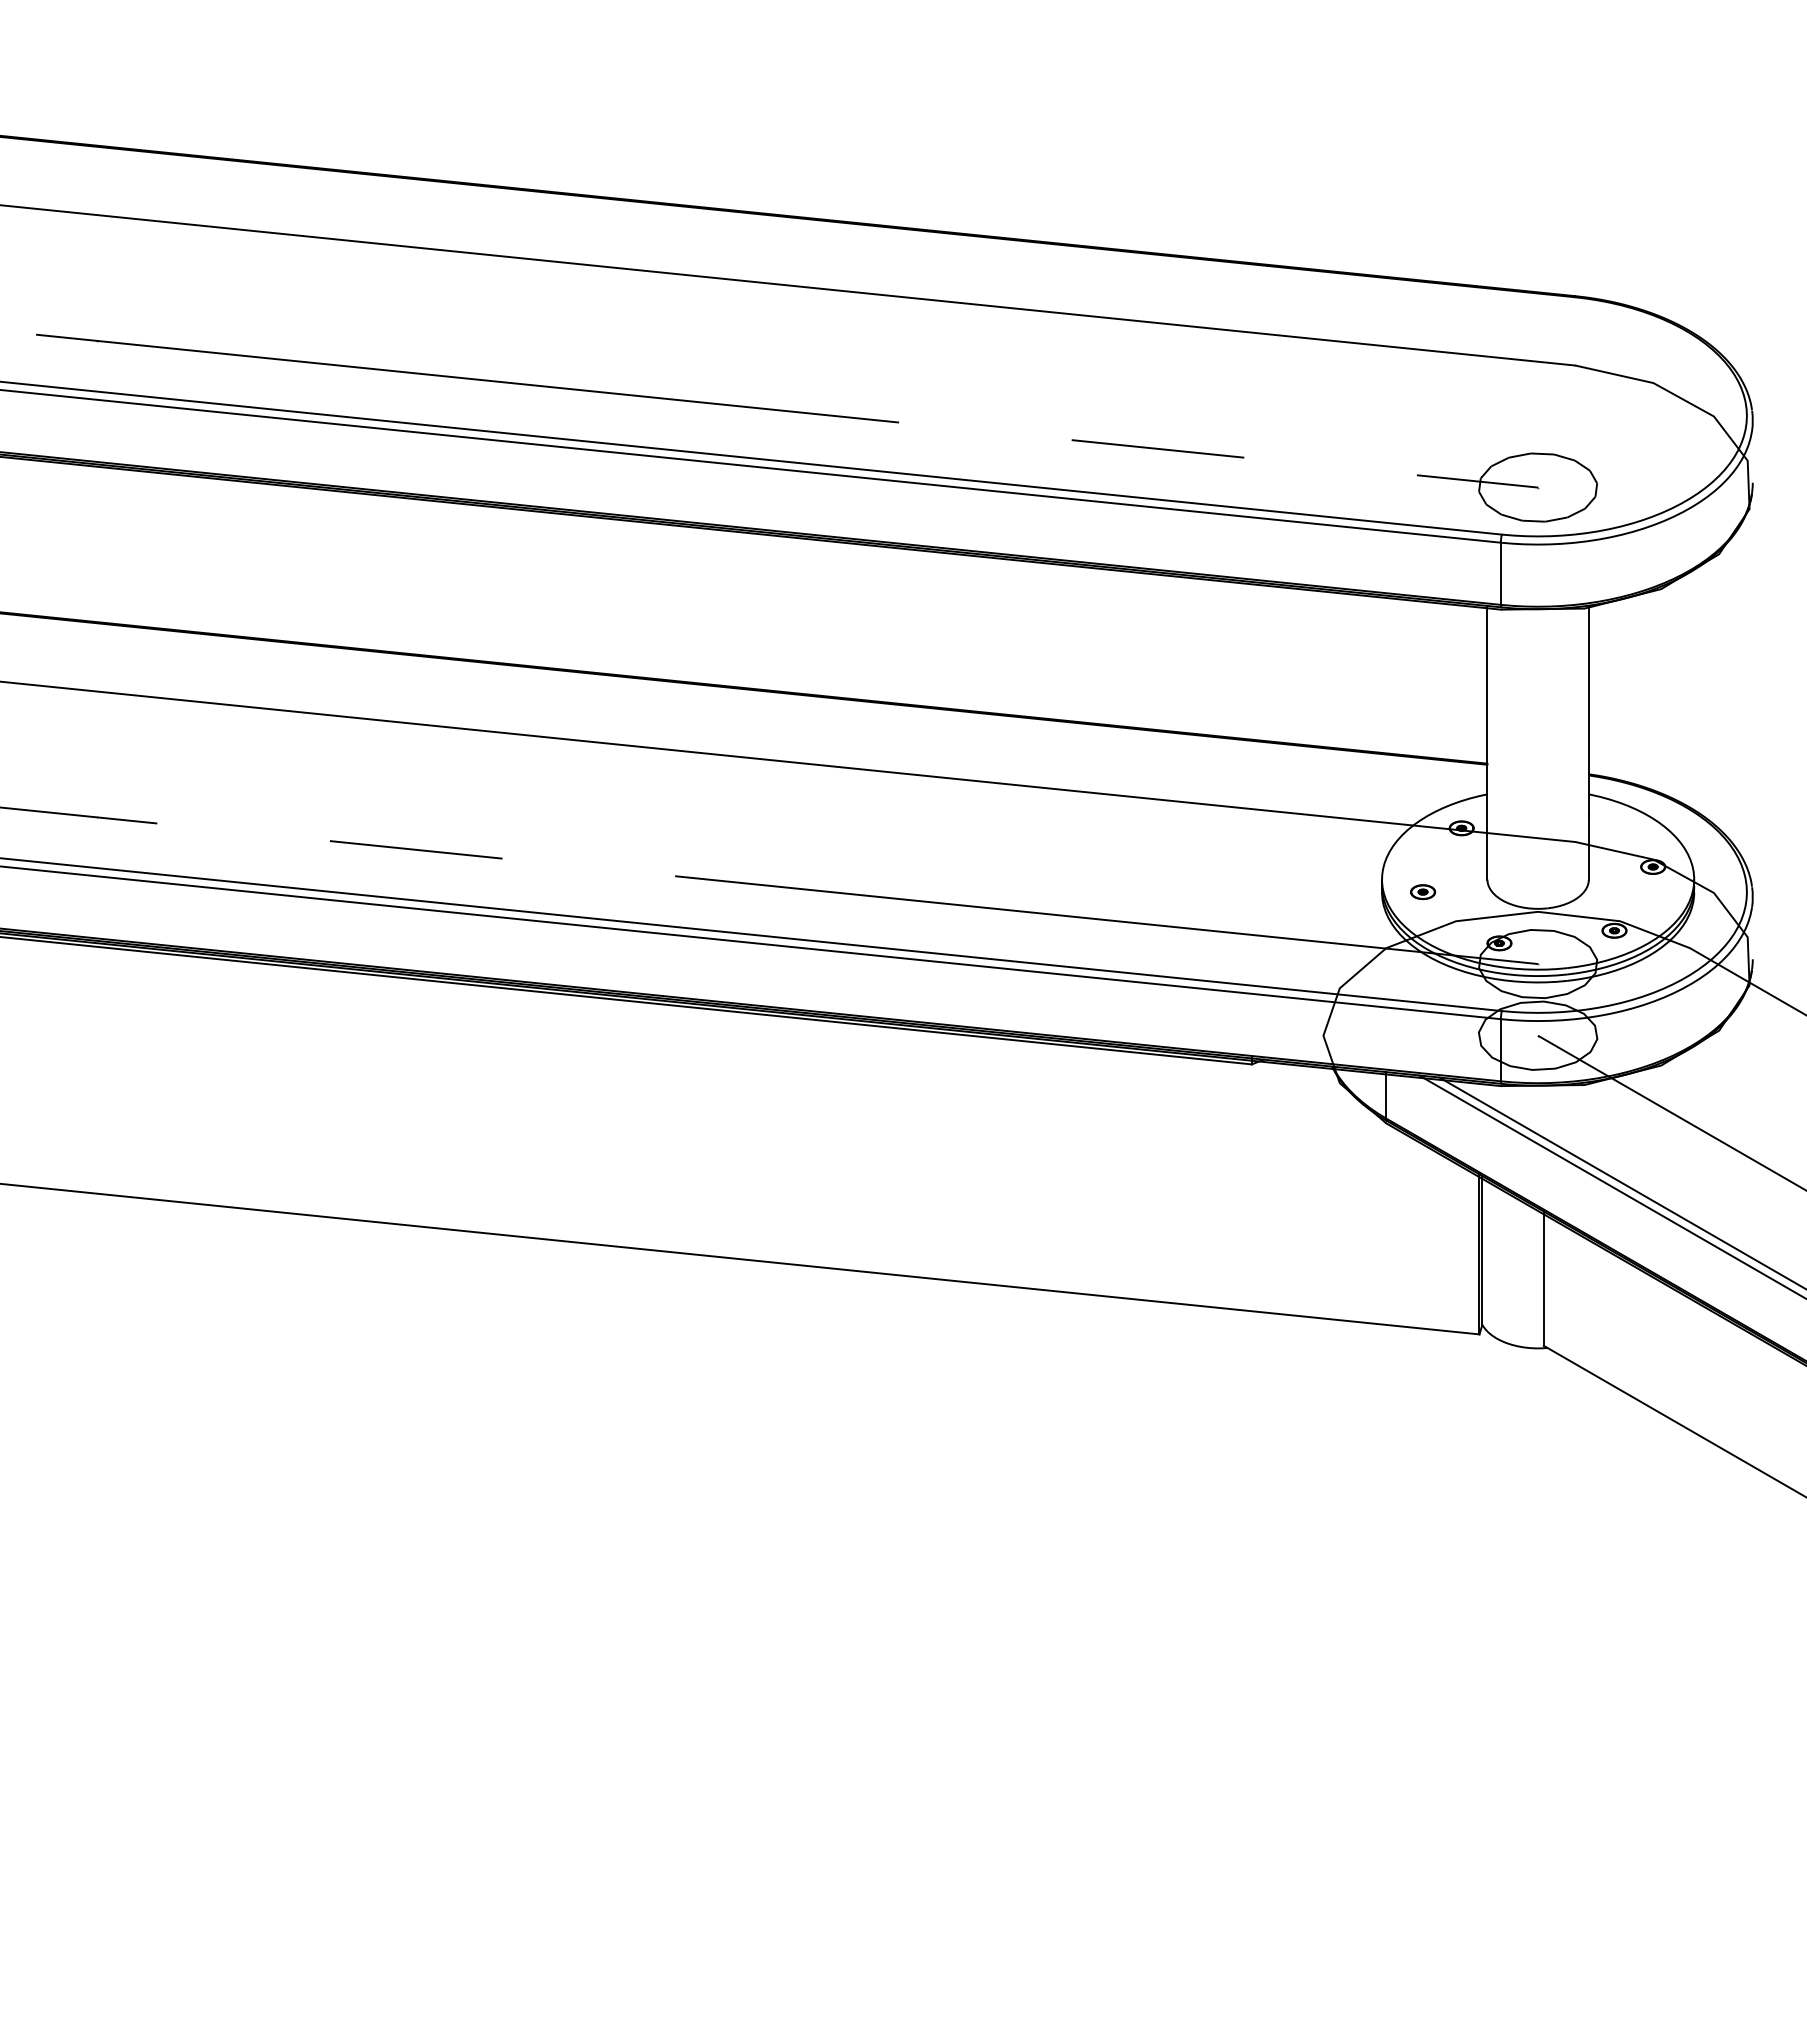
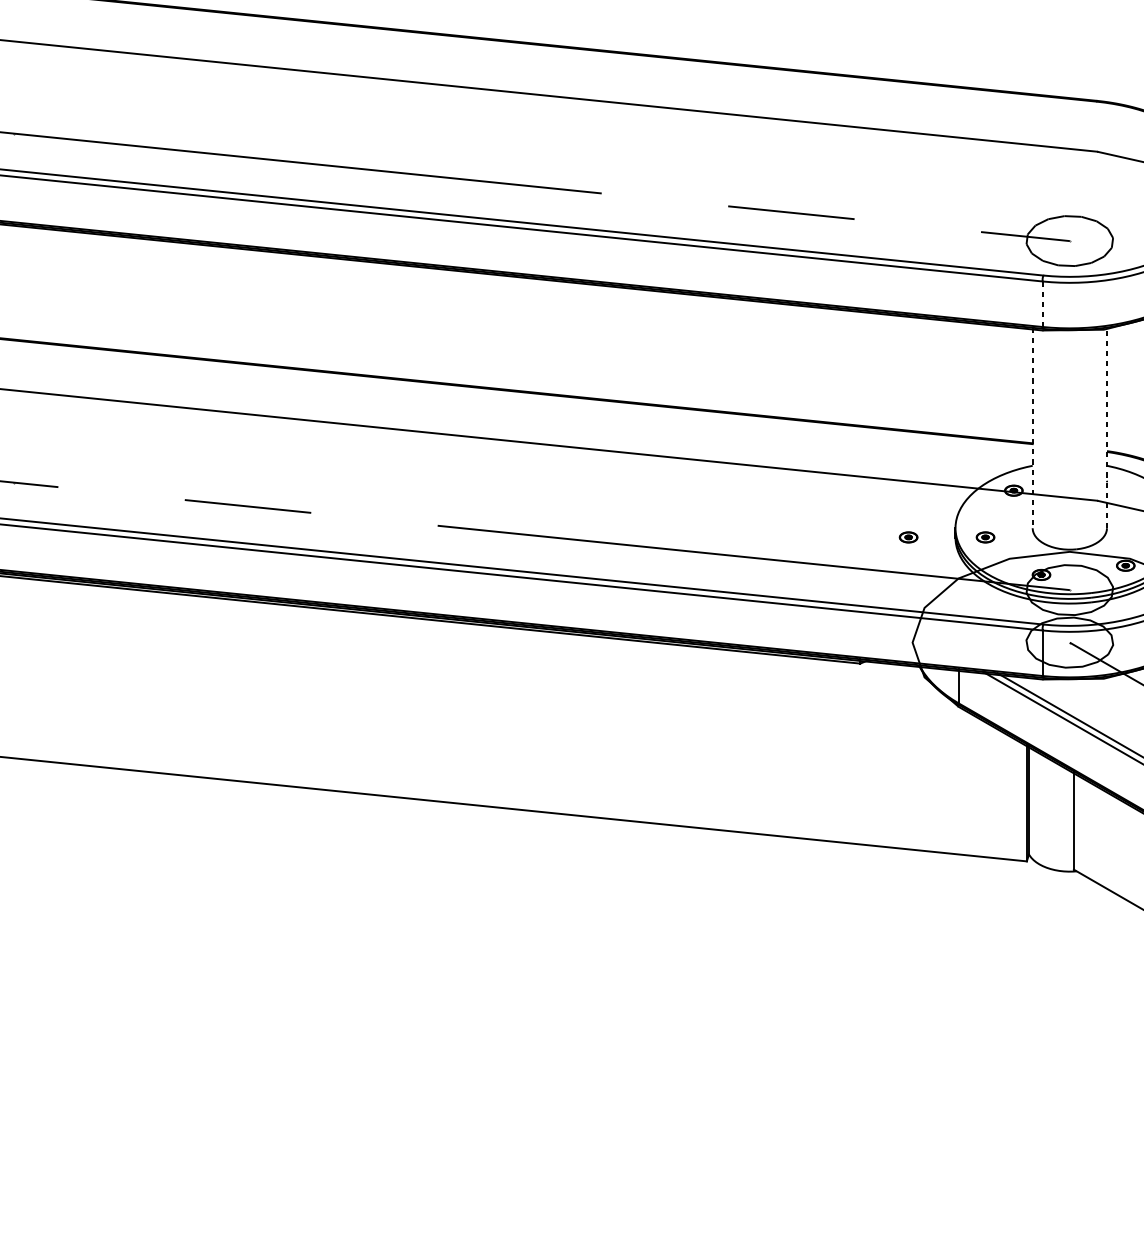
line: (1500, 574) -> (1042, 304), solid -> dashed
line: (1487, 742) -> (1032, 427), solid -> dashed
line: (1588, 742) -> (1106, 427), solid -> dashed
part: (1318, 892) -> (908, 537), added

